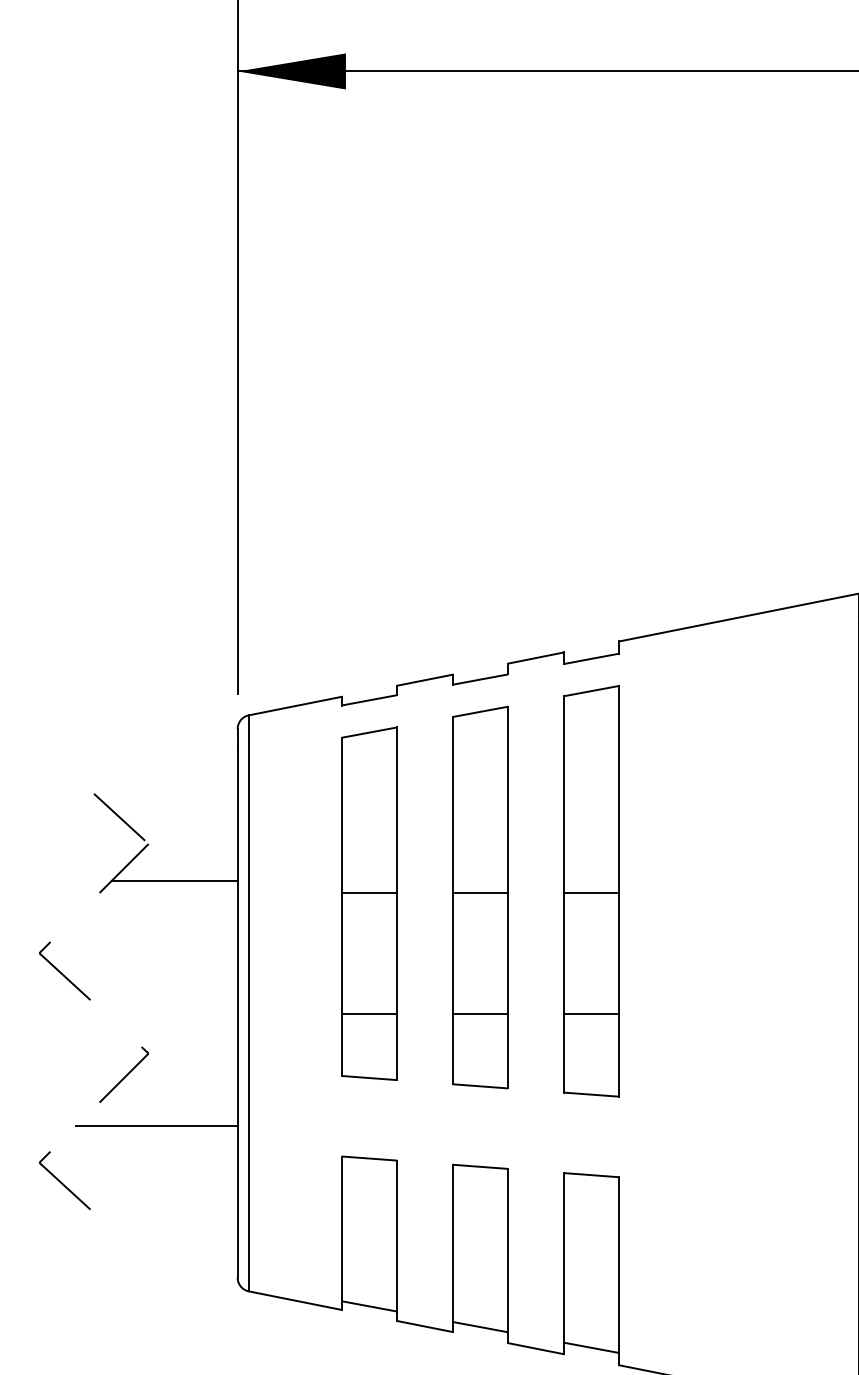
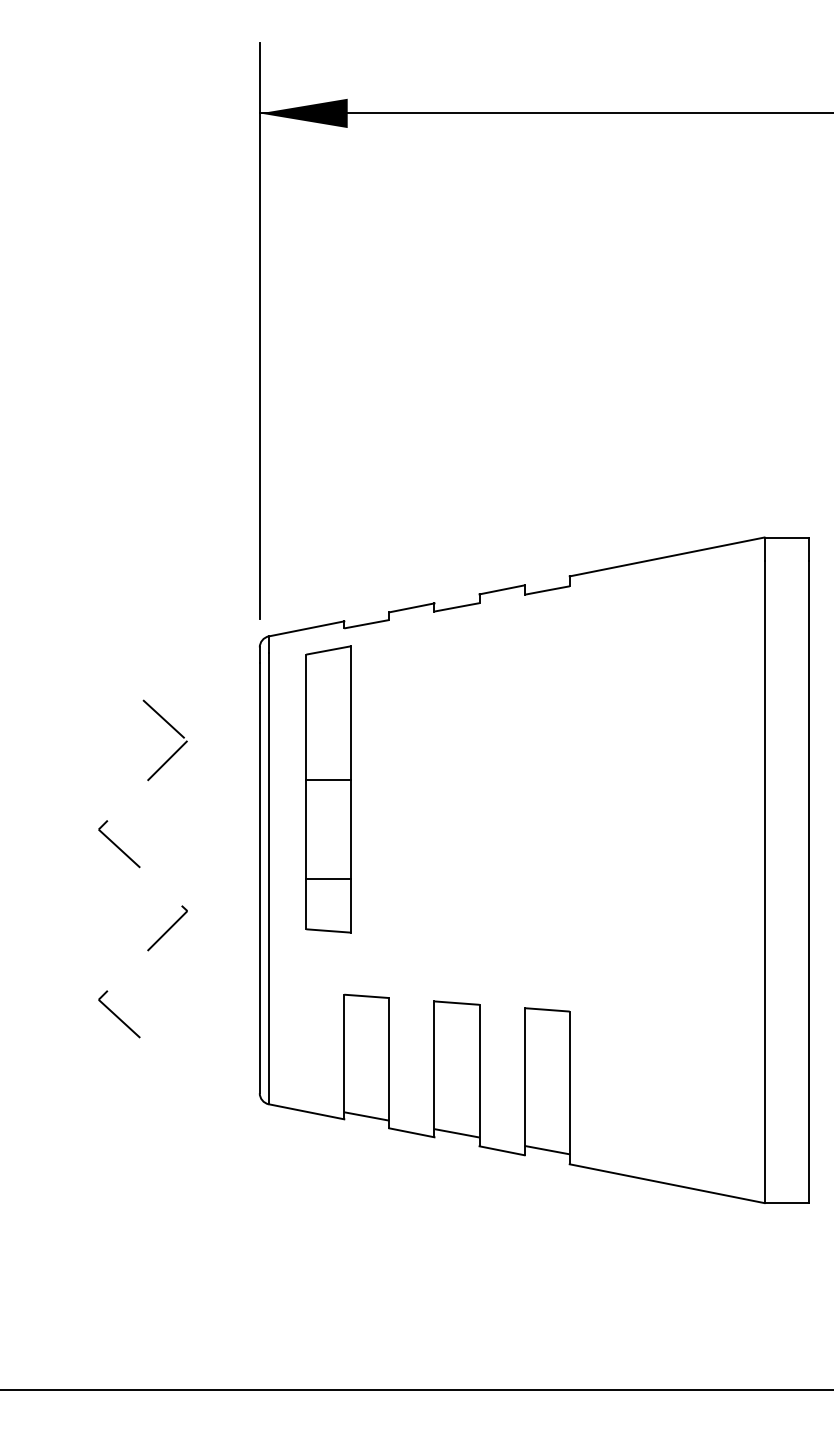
line: (174, 880) -> (208, 770), removed
part: (591, 890) -> (547, 778), removed
part: (479, 897) -> (456, 784), removed
part: (369, 903) -> (328, 789), moved
line: (156, 1126) -> (193, 970), removed

